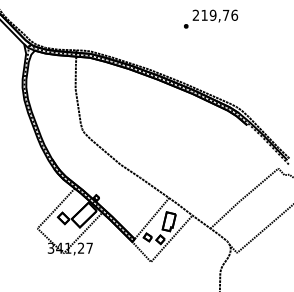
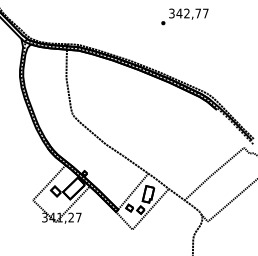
text: (214, 15) -> (188, 13), 219,76 -> 342,77

